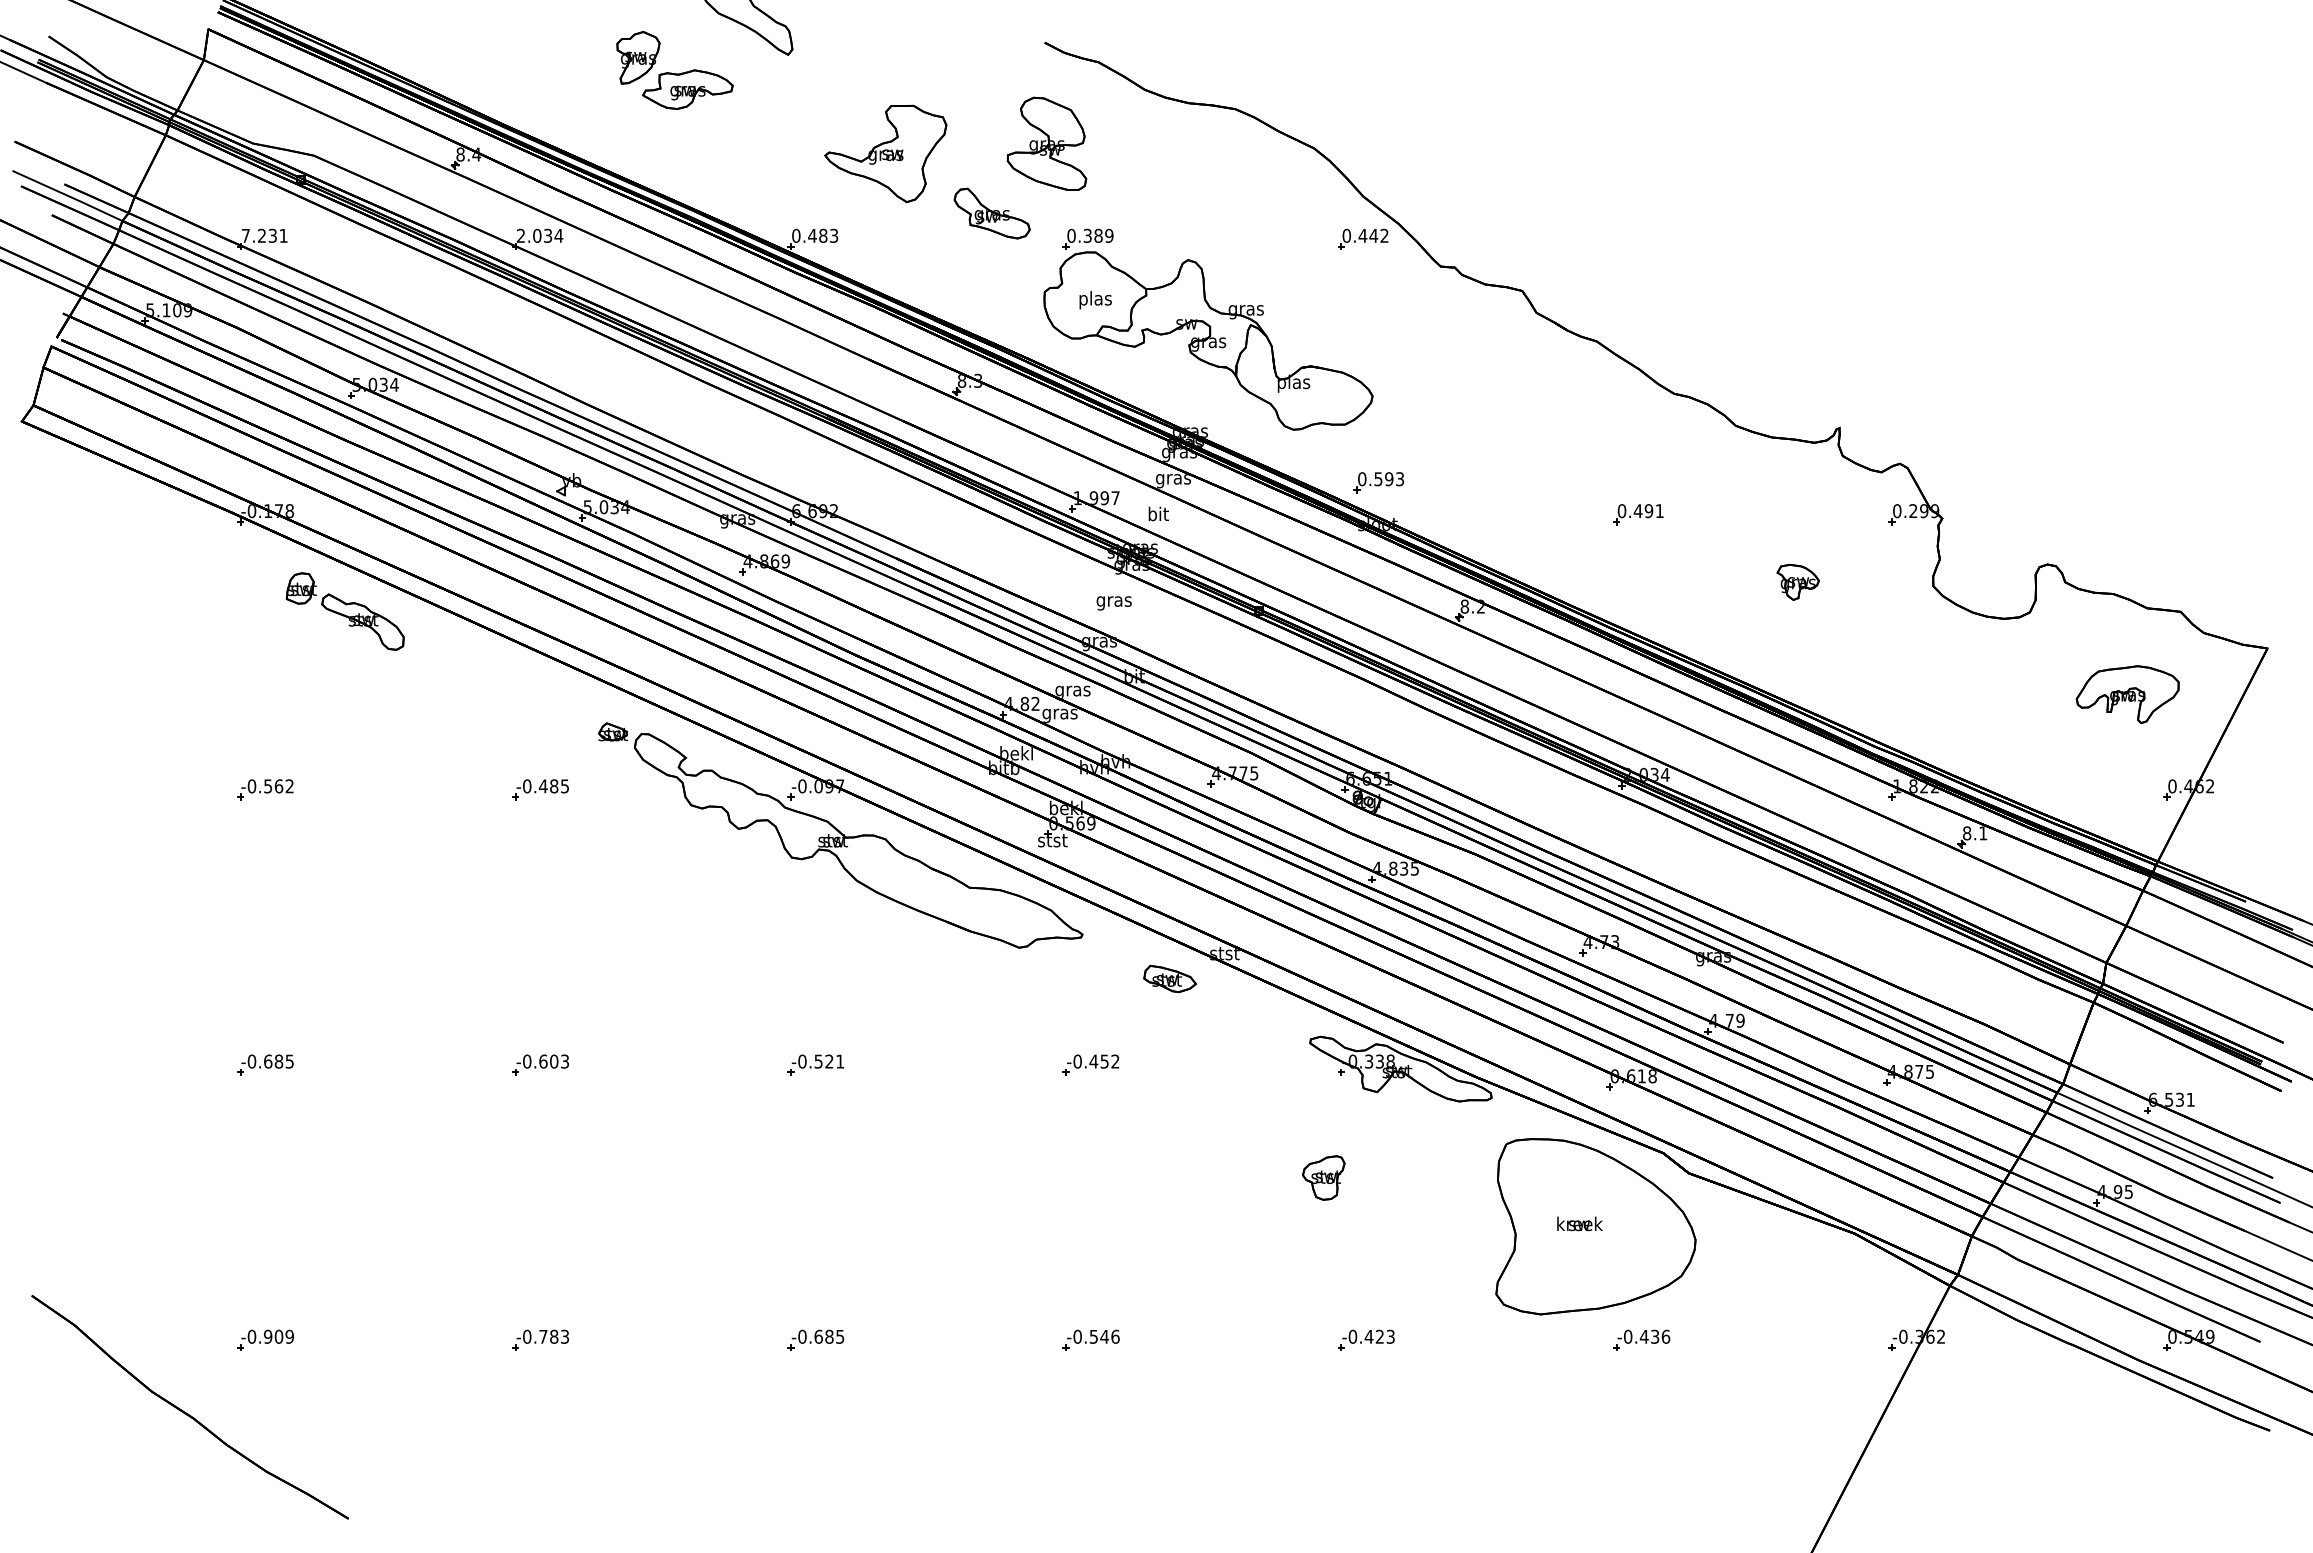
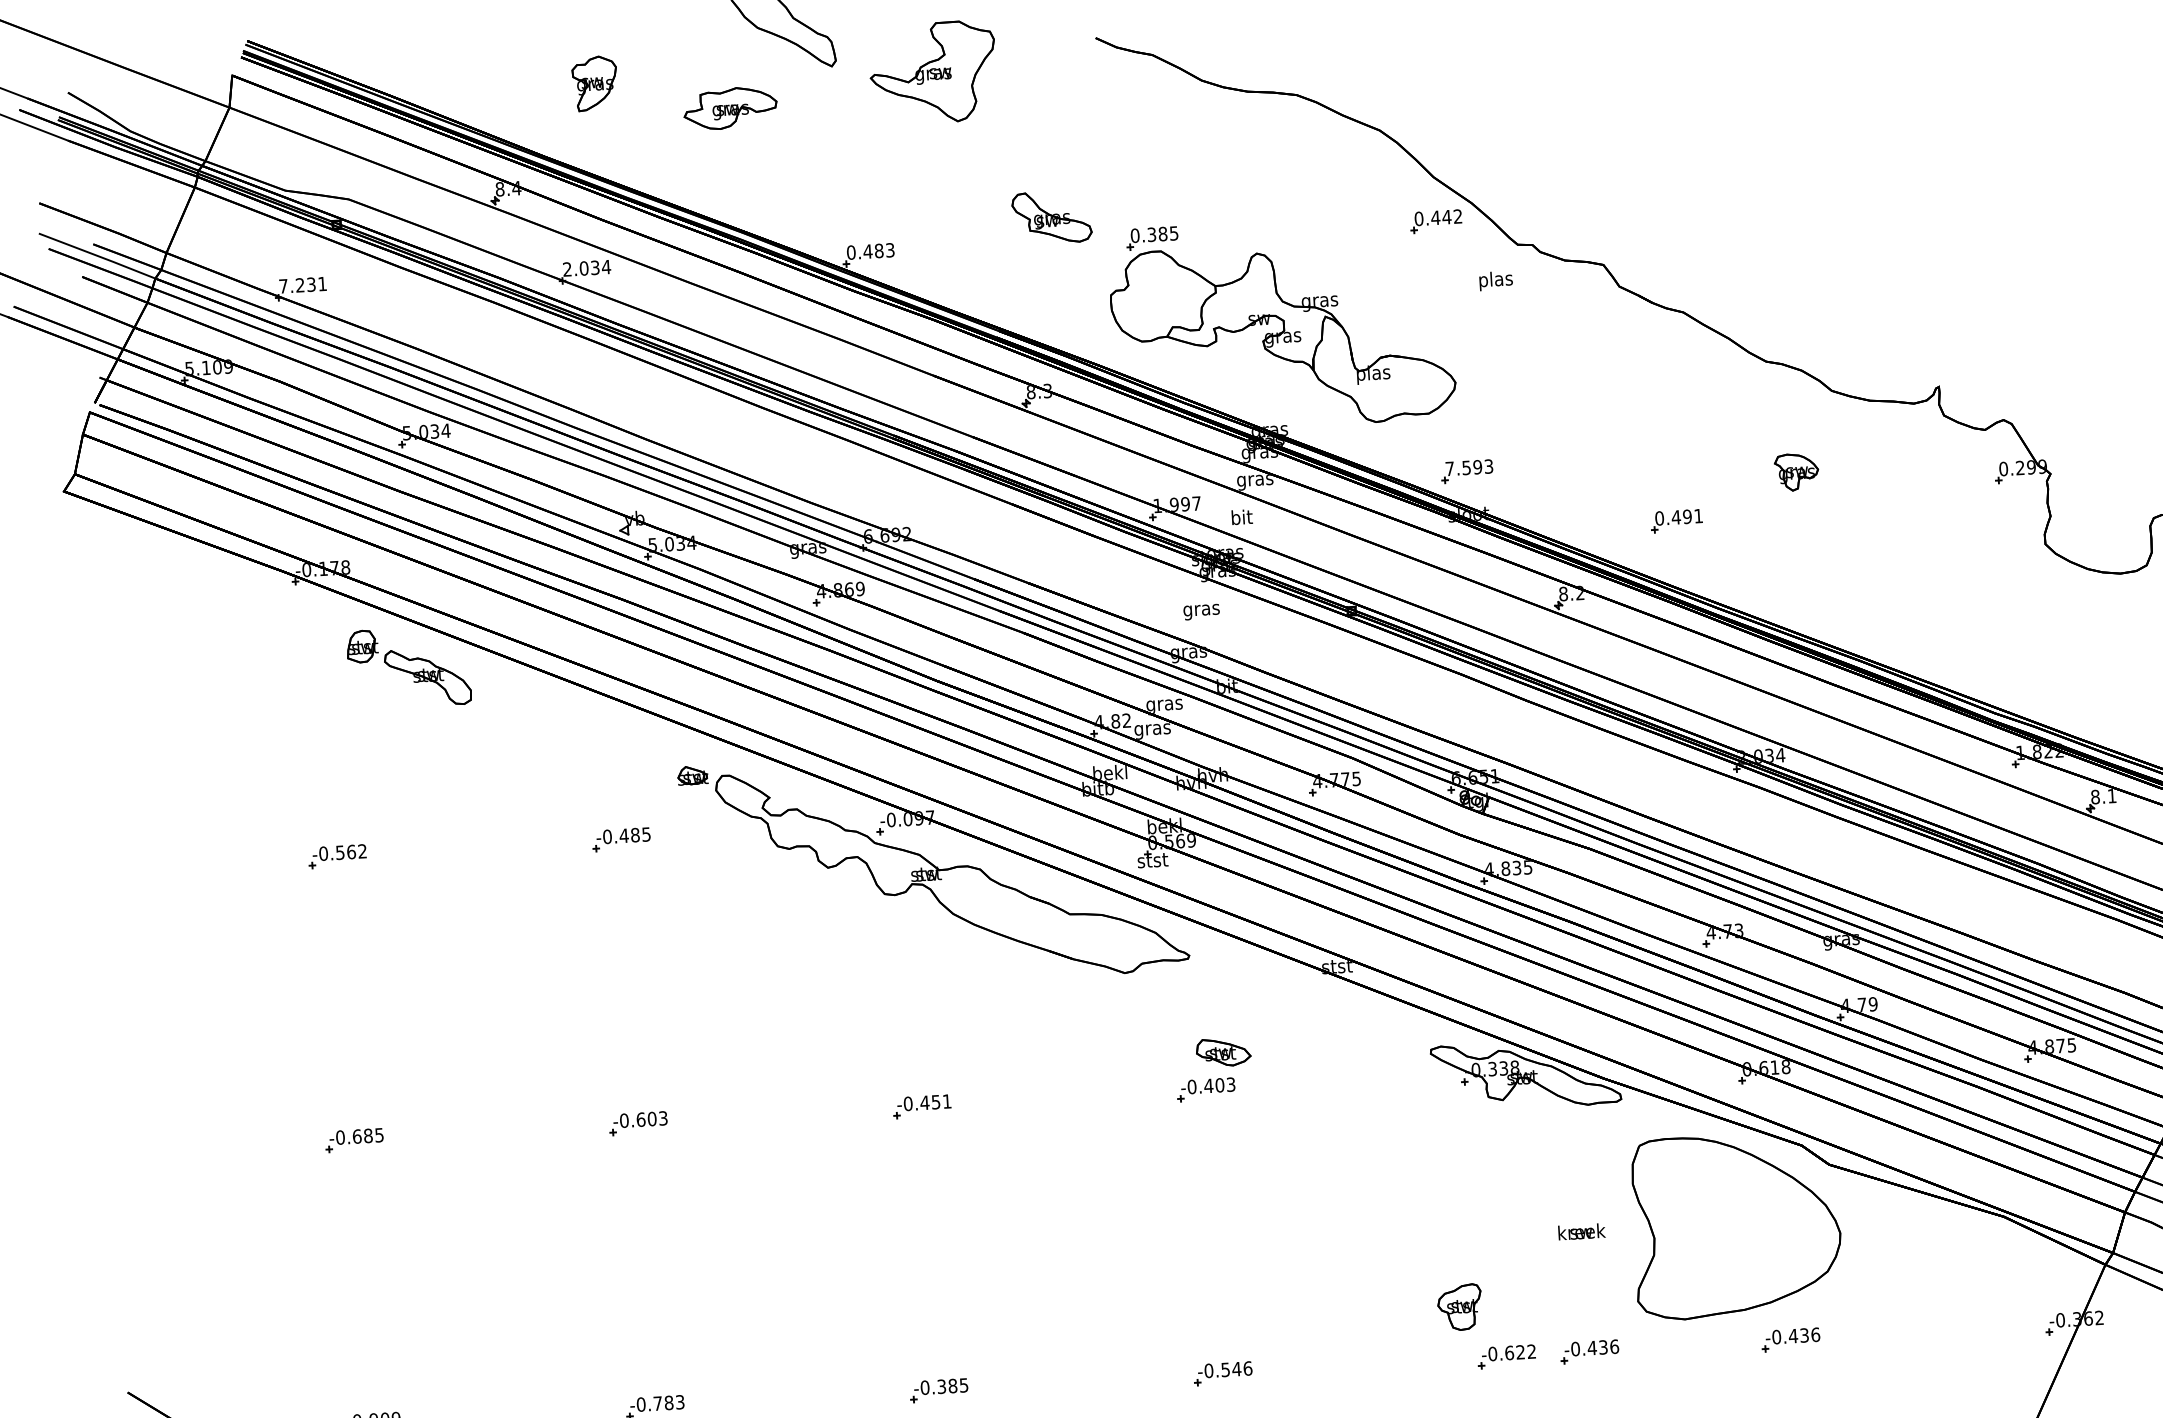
part: (638, 57) -> (595, 83), moved
part: (1046, 143) -> (1103, 141), removed
part: (885, 153) -> (932, 72), moved
text: (1109, 235) -> (1174, 233), 0.389 -> 0.385
text: (1095, 300) -> (1495, 281), moved
text: (1362, 479) -> (1450, 469), 0.593 -> 7.593
part: (1638, 514) -> (1676, 520), moved
part: (1797, 581) -> (1796, 471), moved
part: (1170, 978) -> (1223, 1051), moved
text: (823, 1061) -> (929, 1102), -0.521 -> -0.451
text: (1109, 1061) -> (1224, 1084), -0.452 -> -0.403
part: (1323, 1177) -> (1459, 1306), moved
text: (1579, 1223) -> (1581, 1231), moved
text: (818, 1336) -> (941, 1386), -0.685 -> -0.385
text: (1379, 1336) -> (1520, 1352), -0.423 -> -0.622
part: (1446, 1339) -> (1589, 1351), added

